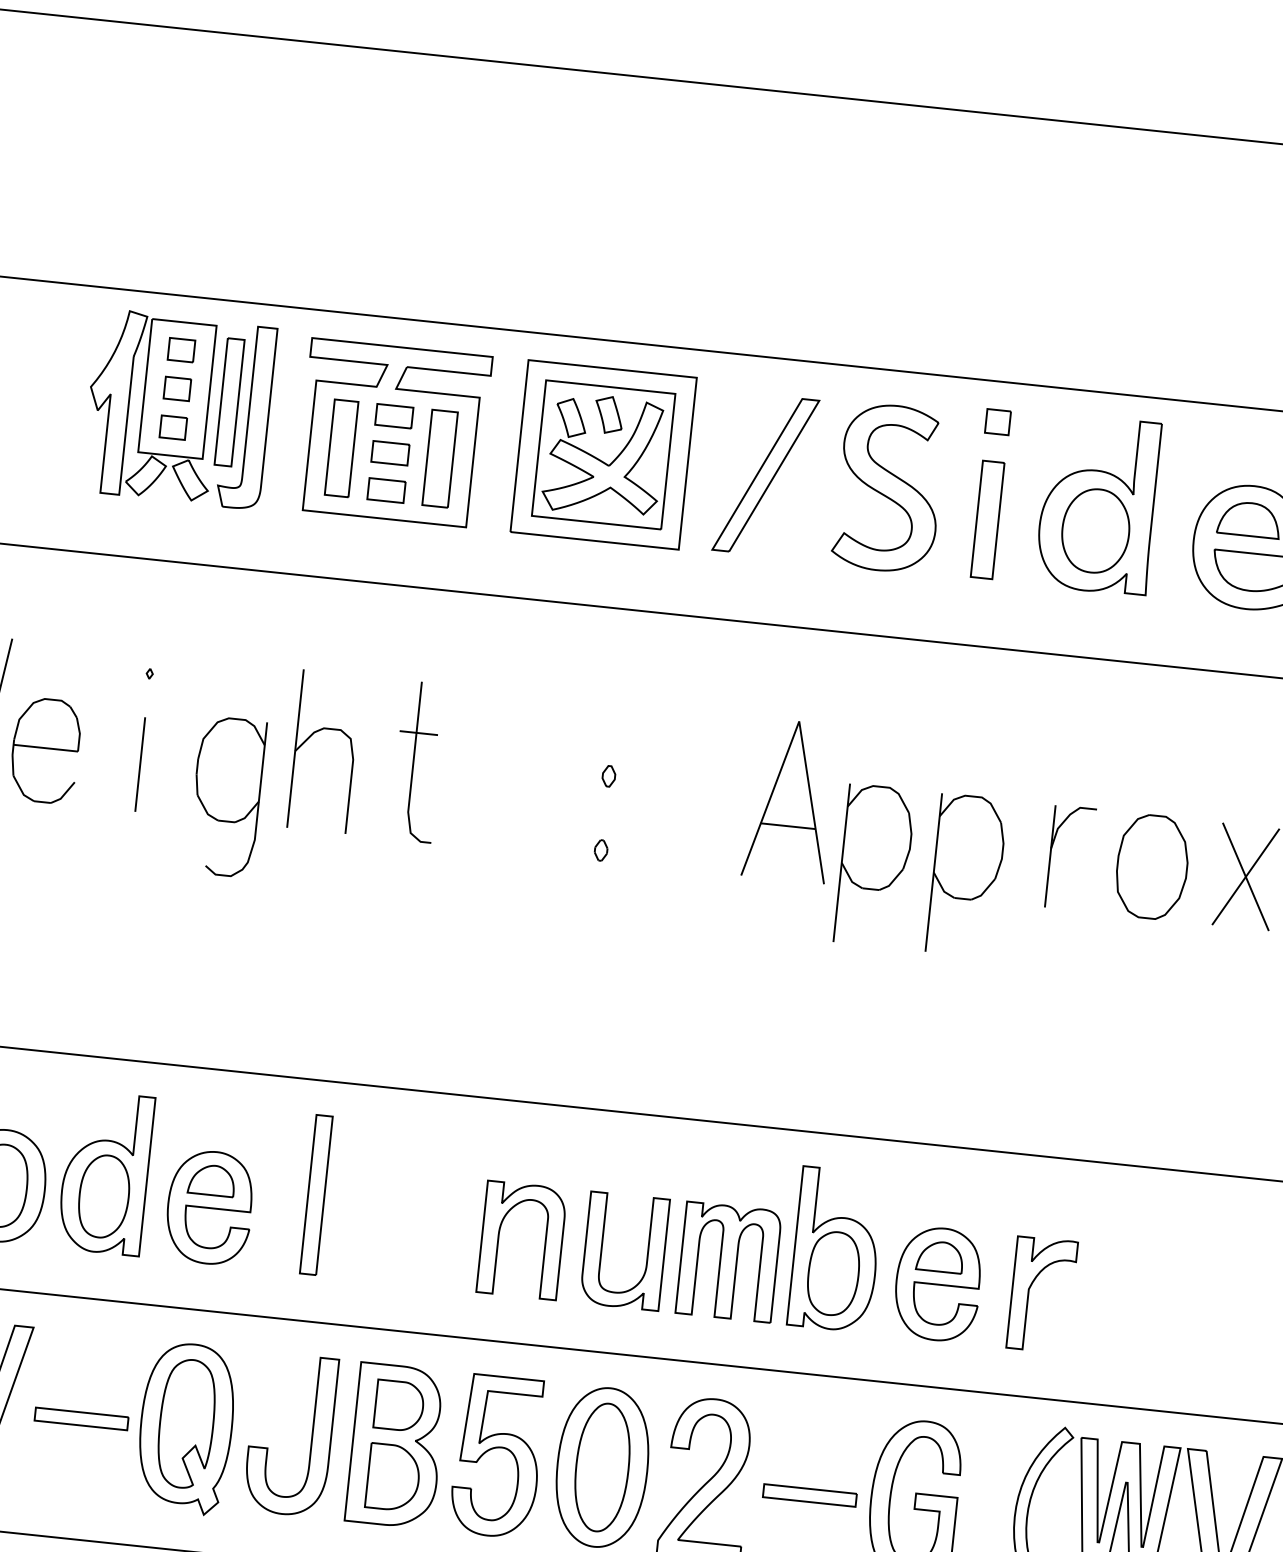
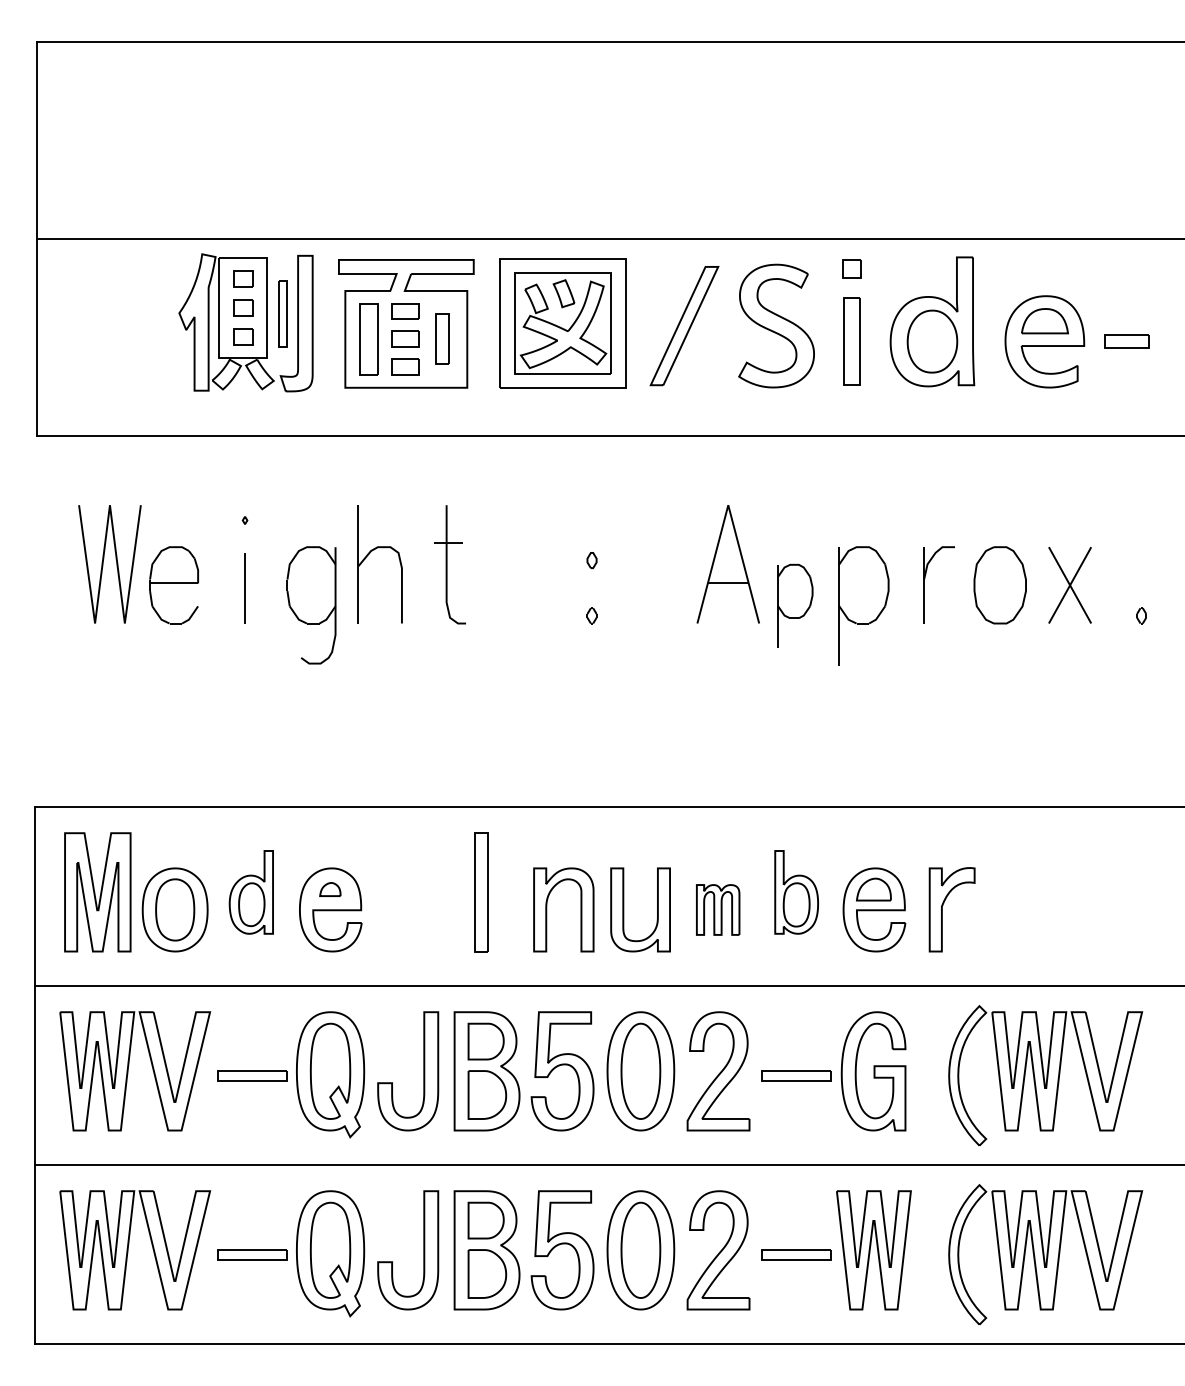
part: (229, 401) -> (282, 313), size x0.7
part: (439, 459) -> (442, 339), size x0.7
part: (875, 865) -> (795, 605), size x0.7
part: (105, 1173) -> (251, 892), size x0.7
part: (212, 1180) -> (330, 889), size x0.6
part: (316, 1195) -> (481, 892), moved
part: (836, 1249) -> (796, 892), size x0.7
part: (727, 1261) -> (717, 909), size x0.6

